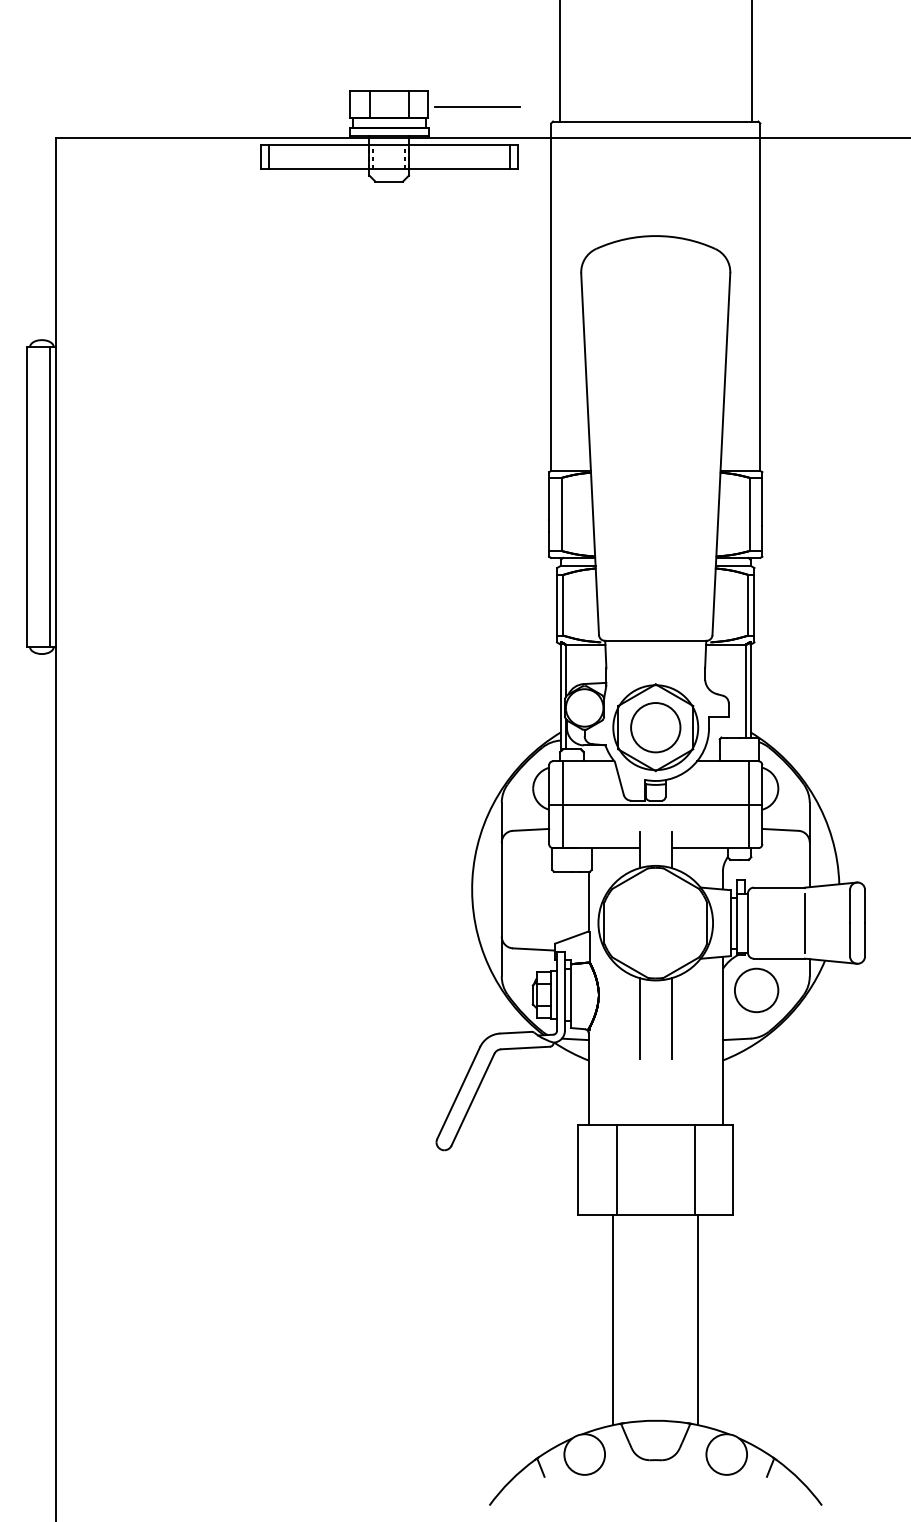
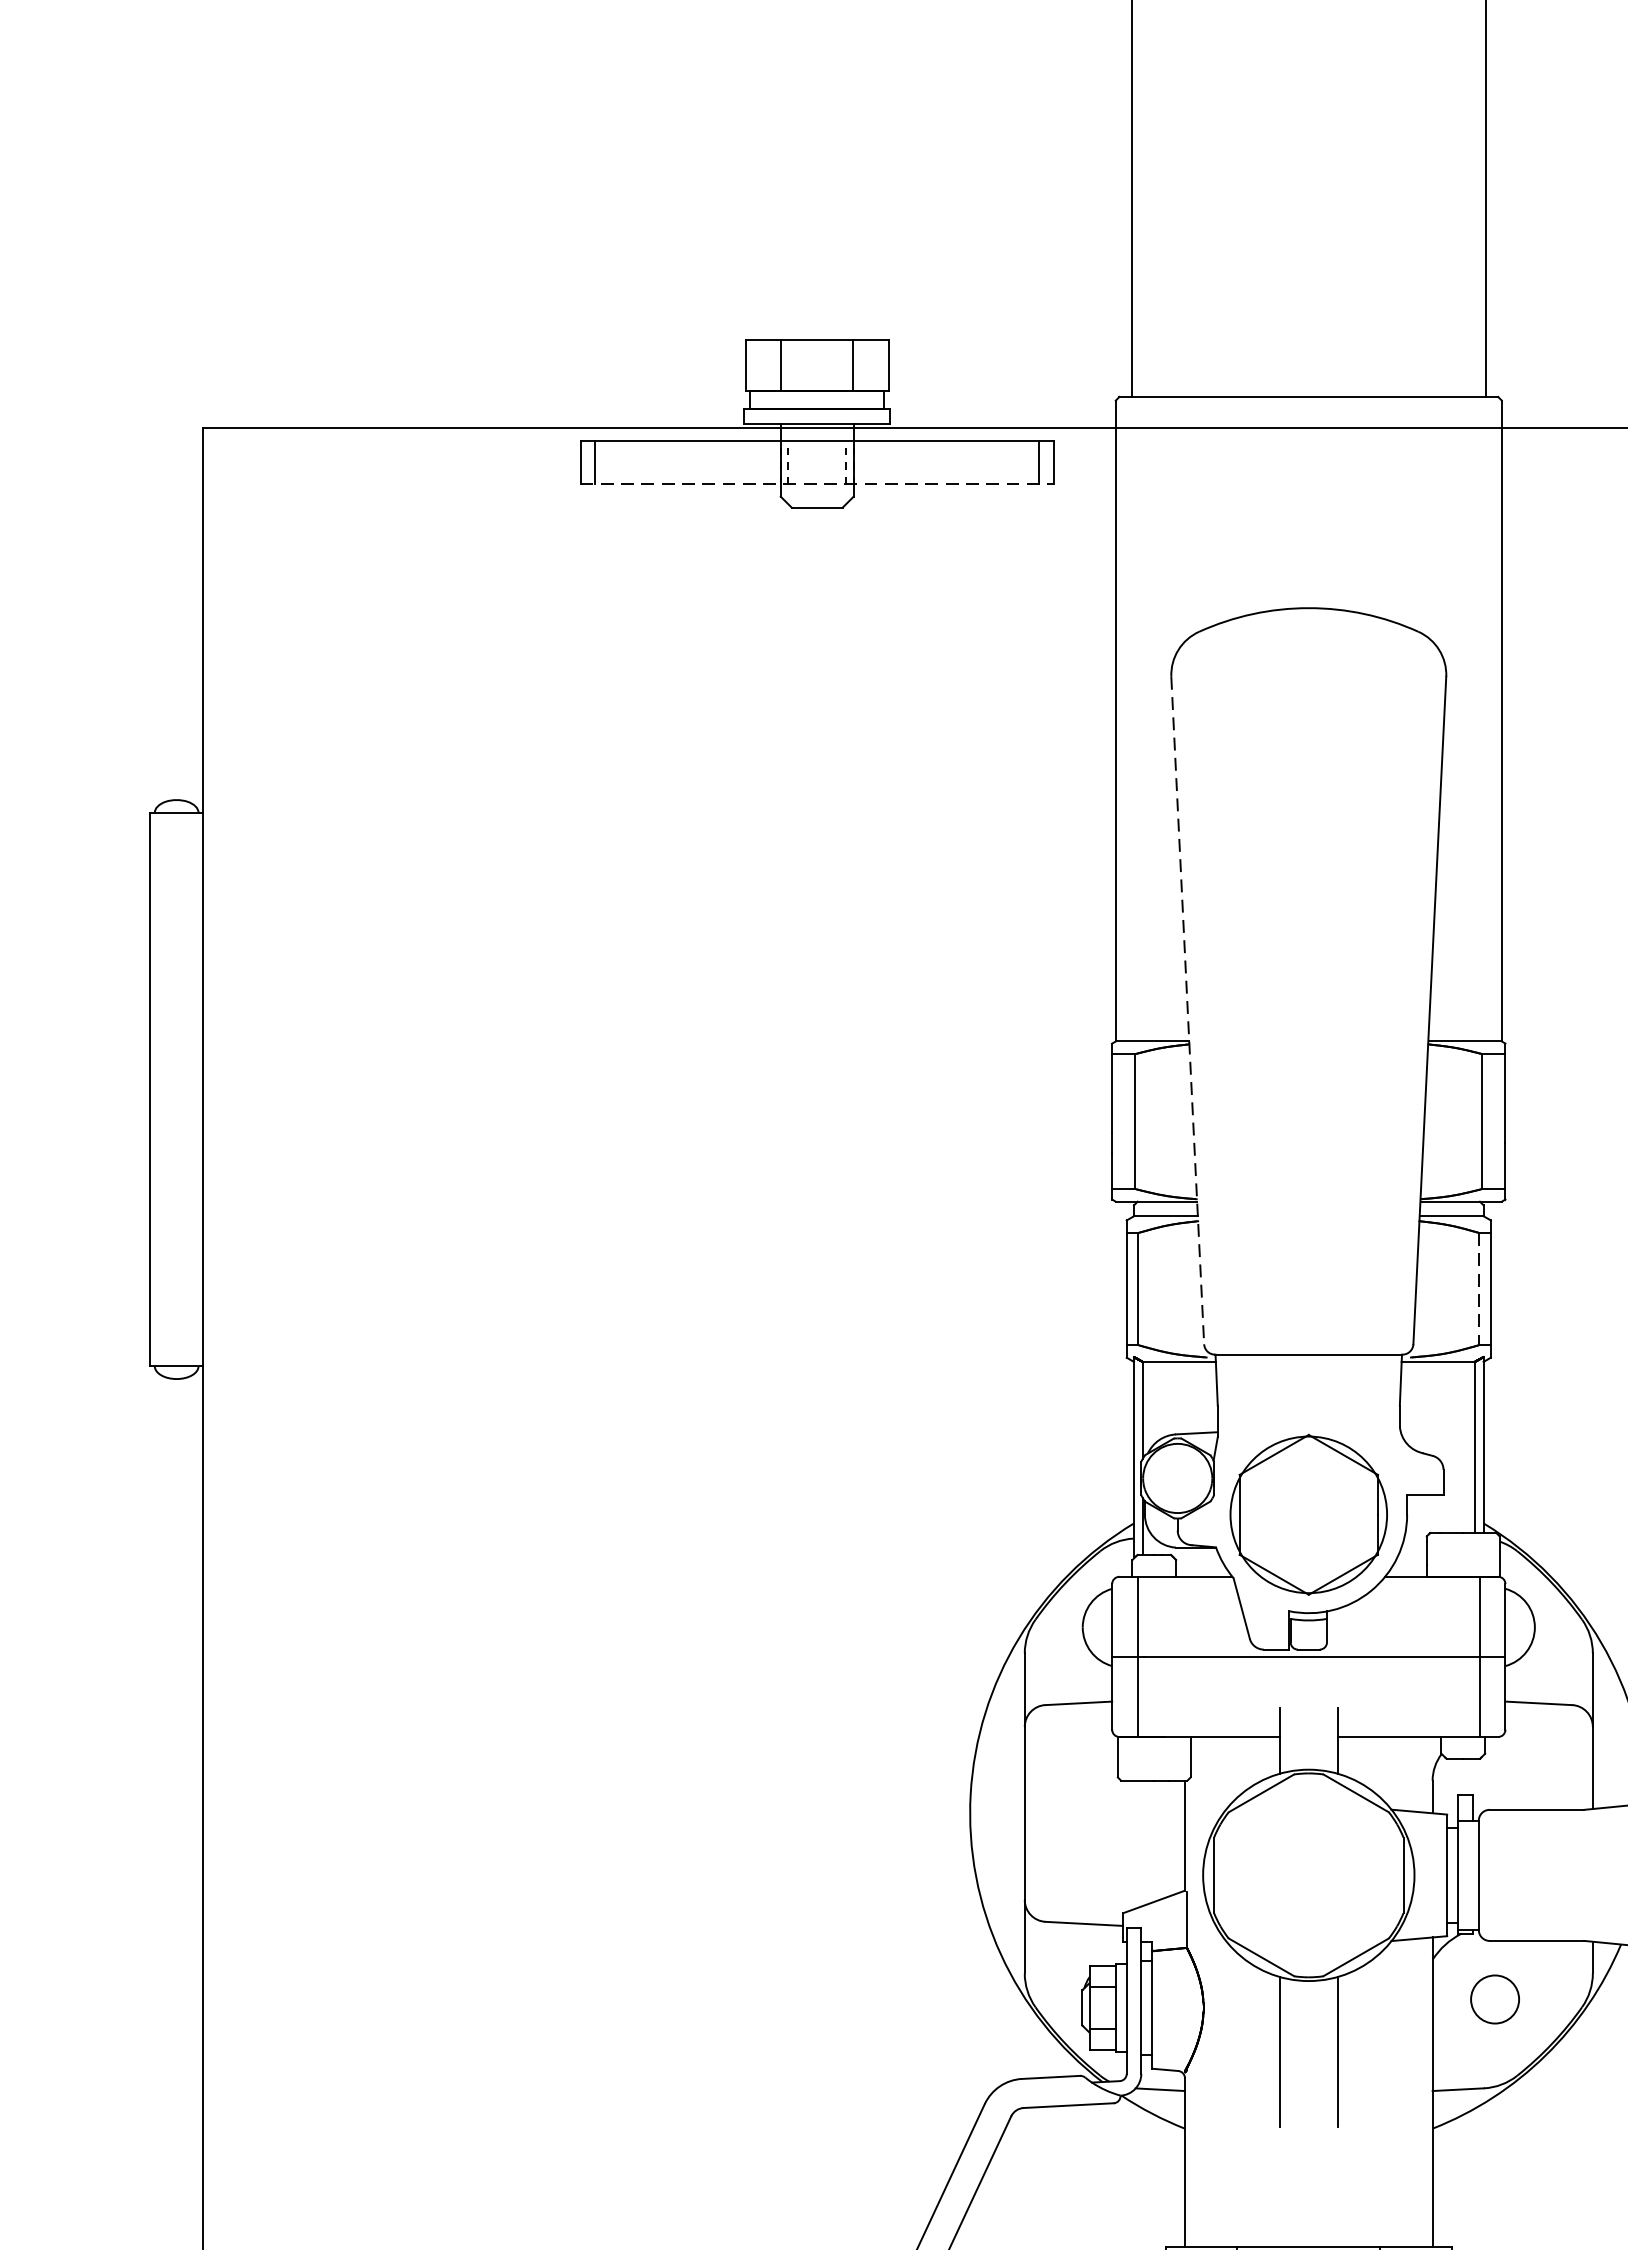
line: (477, 107) -> (980, 371), removed
line: (389, 168) -> (817, 483), solid -> dashed
line: (590, 454) -> (1188, 1011), solid -> dashed
line: (50, 497) -> (192, 1090), removed
line: (748, 605) -> (1479, 1289), solid -> dashed
circle: (655, 727) -> (1308, 1514), removed
line: (805, 922) -> (1584, 1874), removed
circle: (756, 990) -> (1494, 1999), size x0.6

